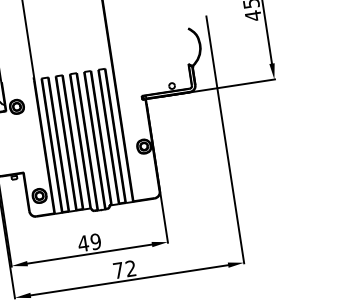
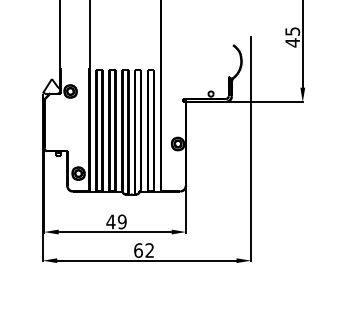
text: (118, 270) -> (138, 250), 72 -> 62

